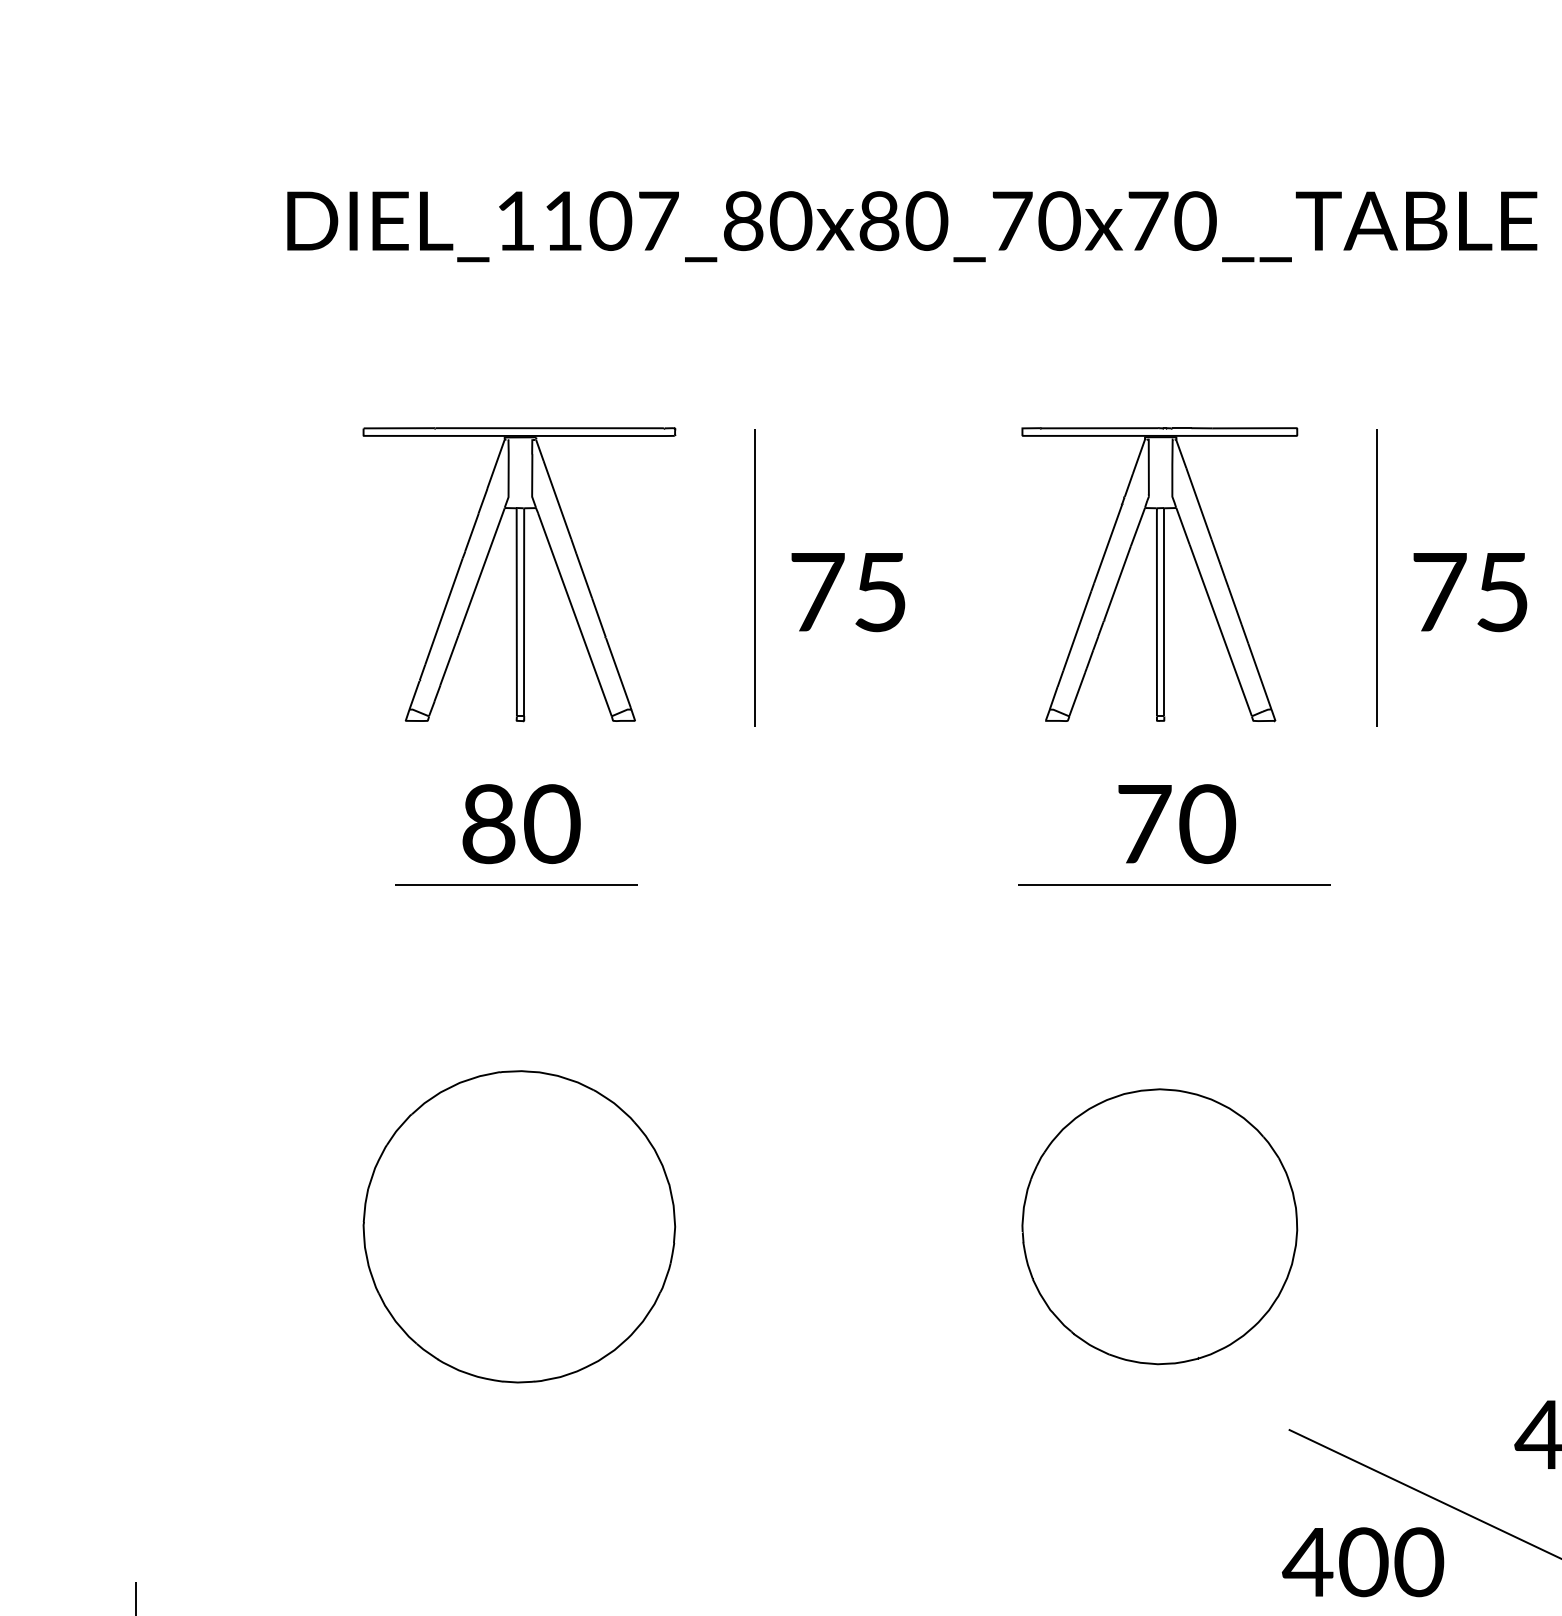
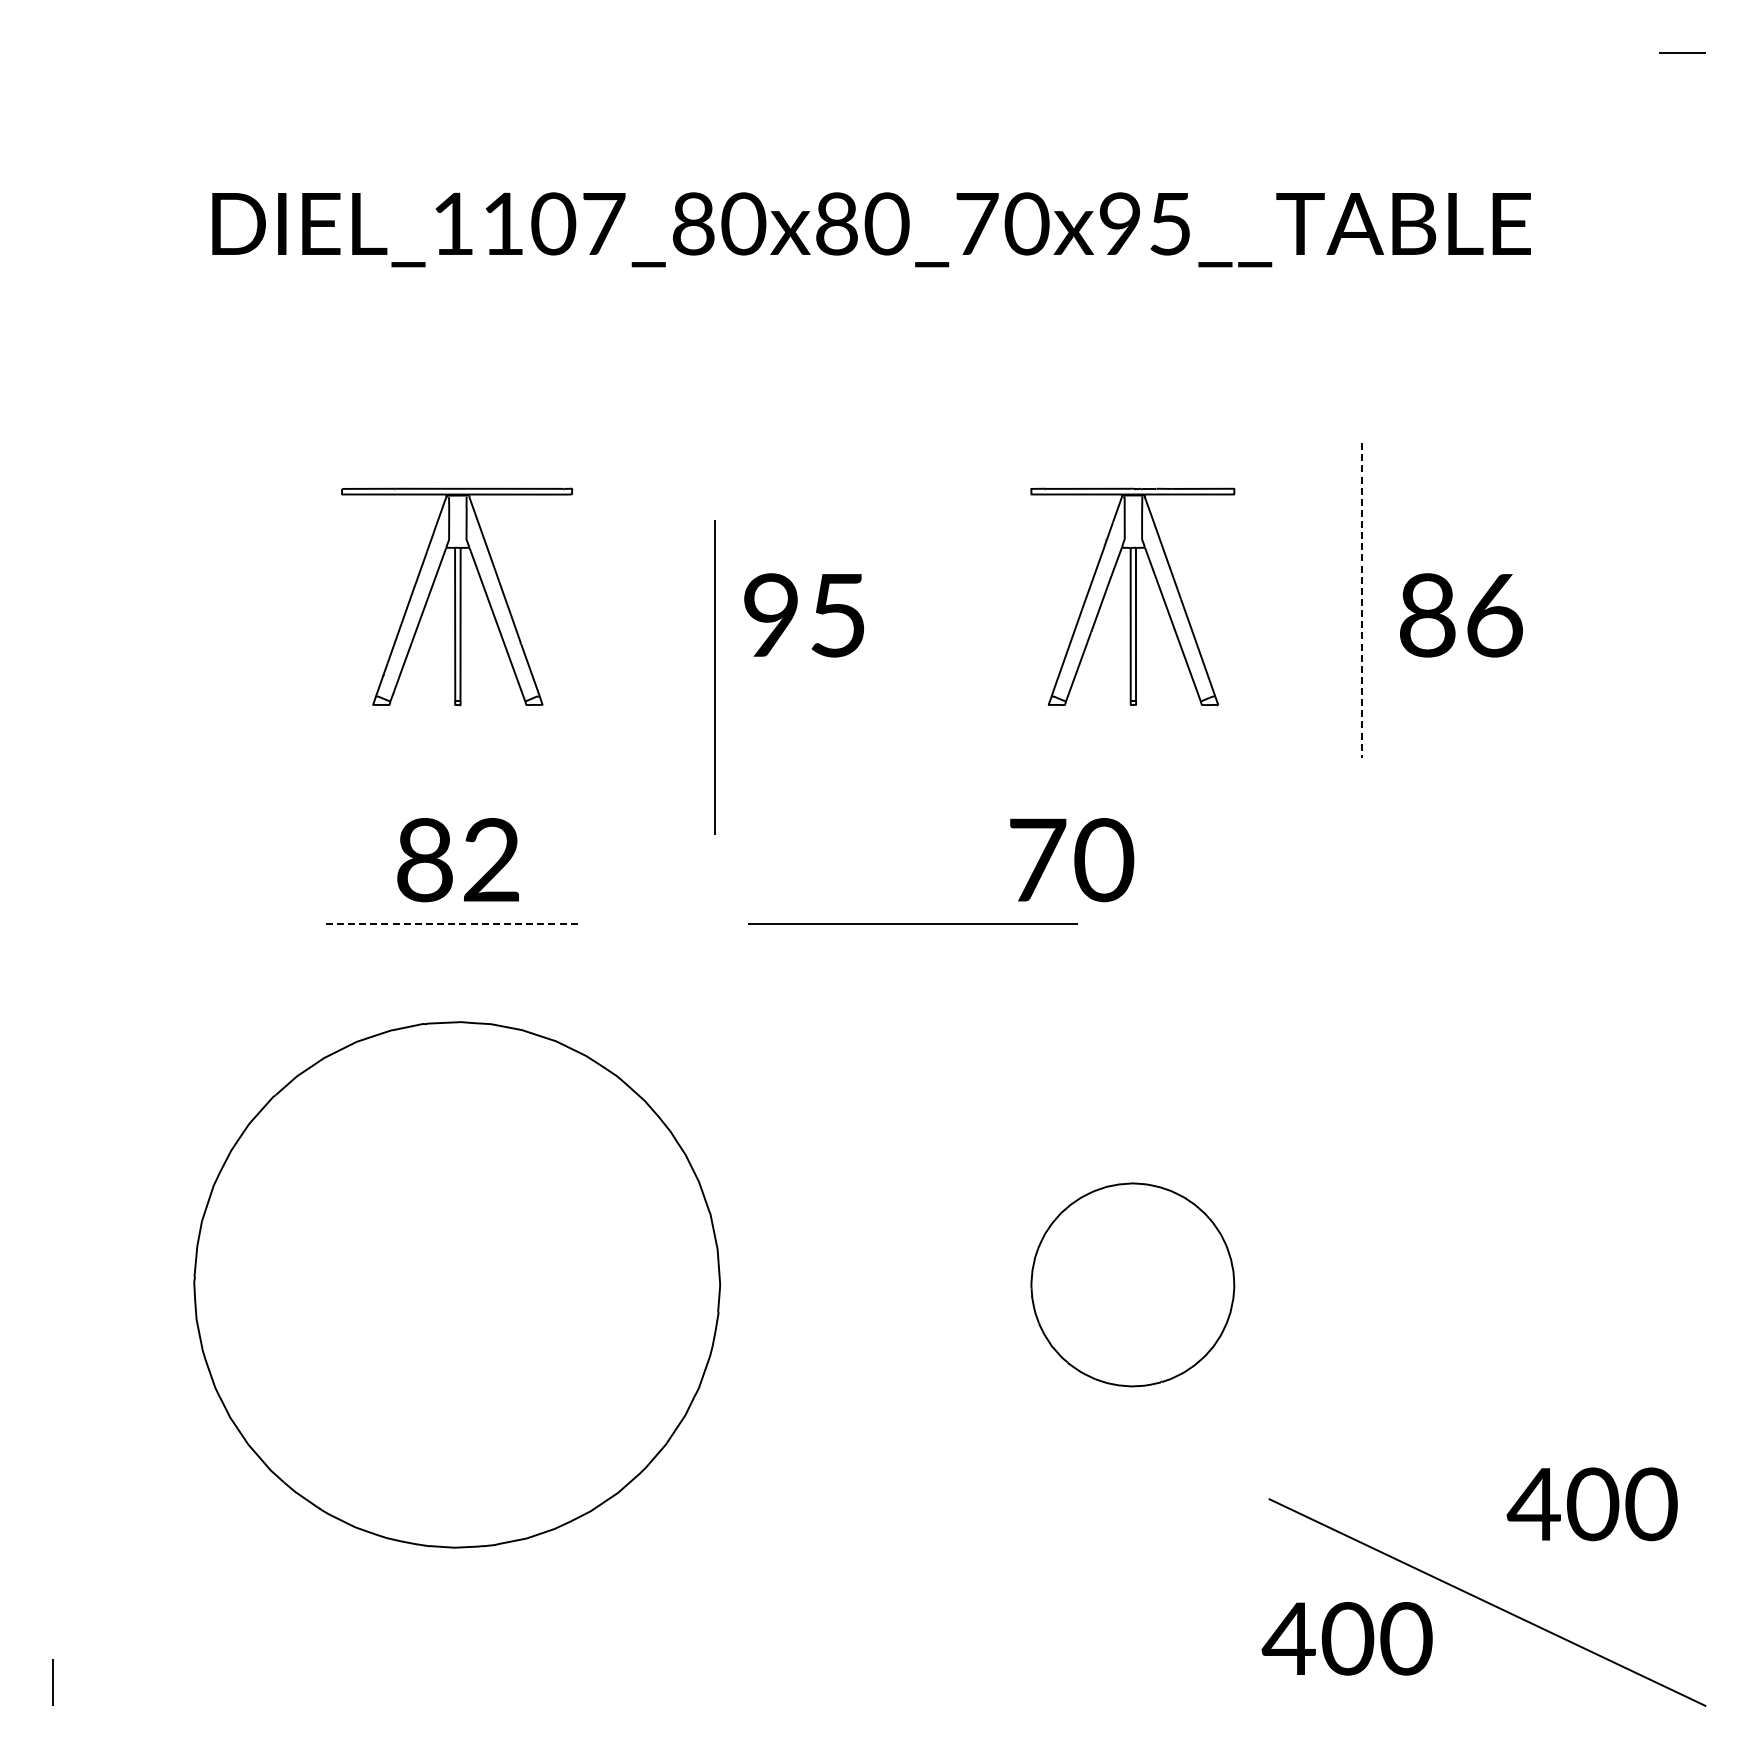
text: (1171, 220) -> (1145, 223), DIEL_1107_80x80_70x70__TABLE -> DIEL_1107_80x80_70x95__TABLE
part: (518, 574) -> (456, 596), size x0.7
part: (1159, 574) -> (1132, 596), size x0.7
line: (754, 578) -> (714, 677), moved
line: (1377, 578) -> (1362, 601), solid -> dashed
text: (818, 591) -> (772, 614), 75 -> 95
text: (1471, 592) -> (1461, 615), 75 -> 86
text: (551, 824) -> (491, 860), 80 -> 82
text: (1177, 824) -> (1072, 860), moved
line: (1173, 884) -> (912, 923), moved
line: (516, 885) -> (454, 924), solid -> dashed
part: (518, 1226) -> (456, 1284), size x1.6
part: (1159, 1226) -> (1132, 1284), size x0.7

